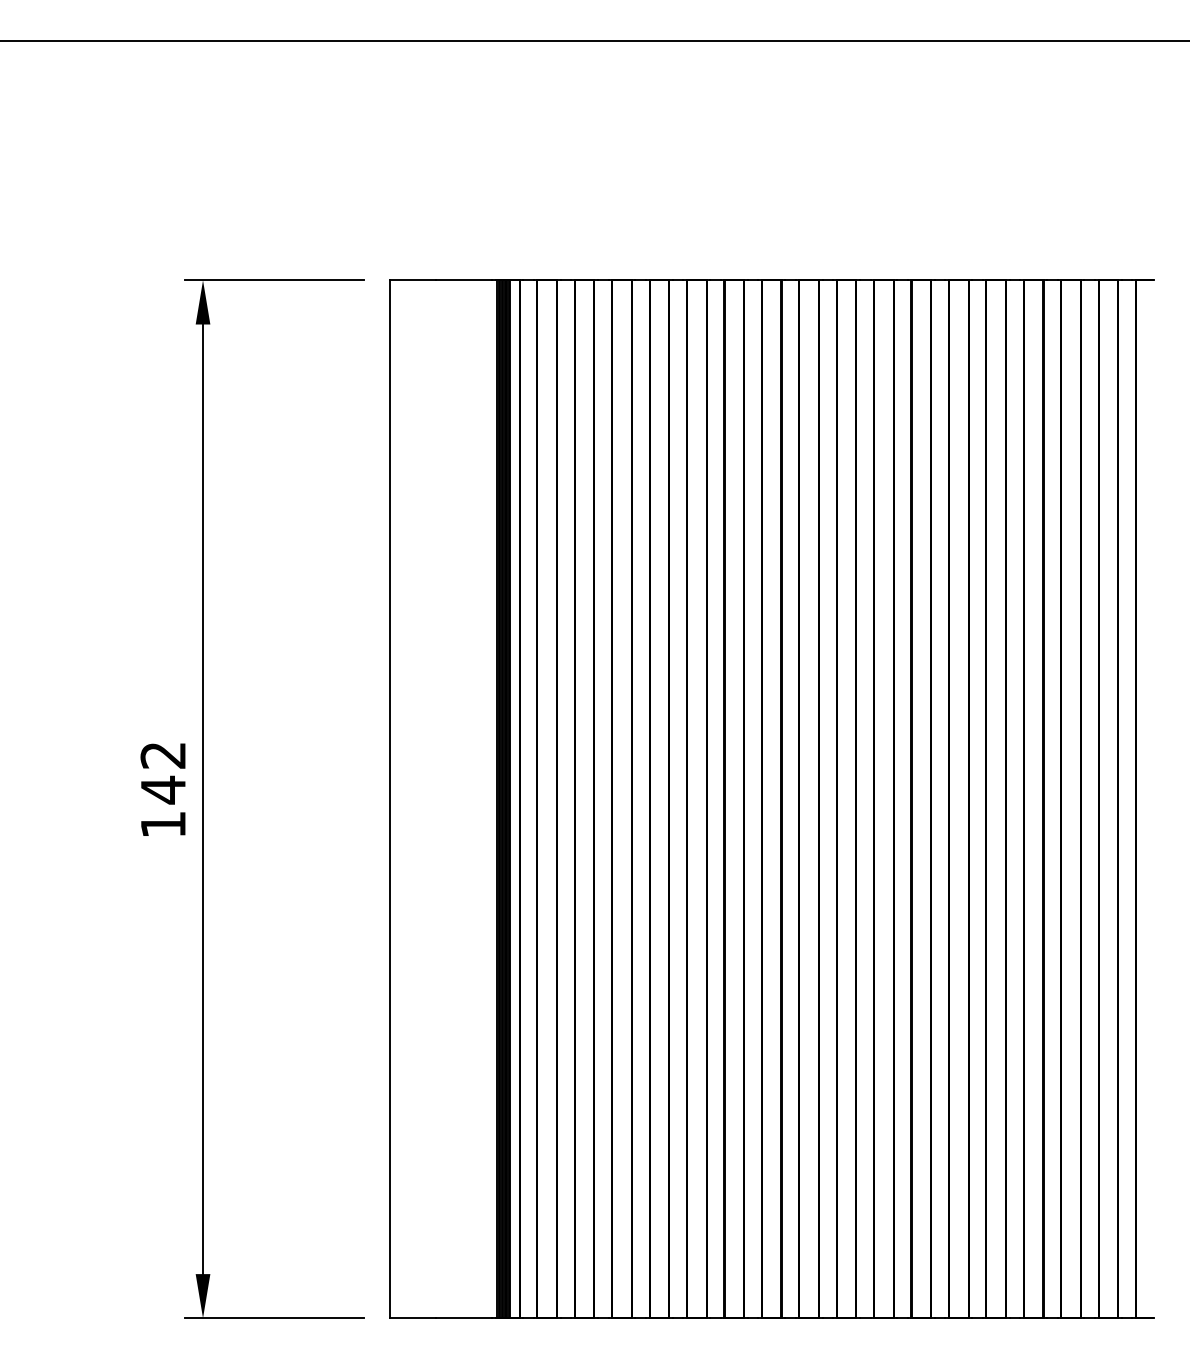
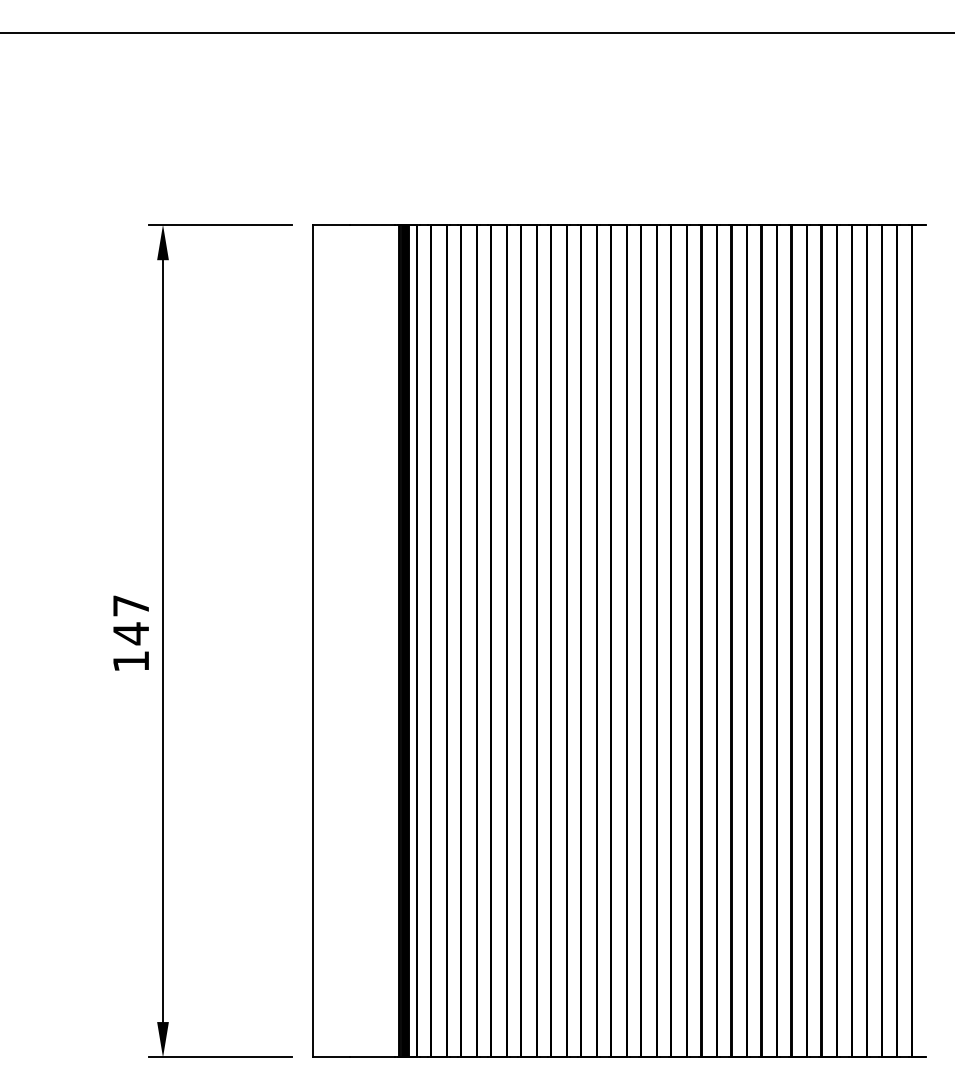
text: (162, 755) -> (130, 605), 142 -> 147

